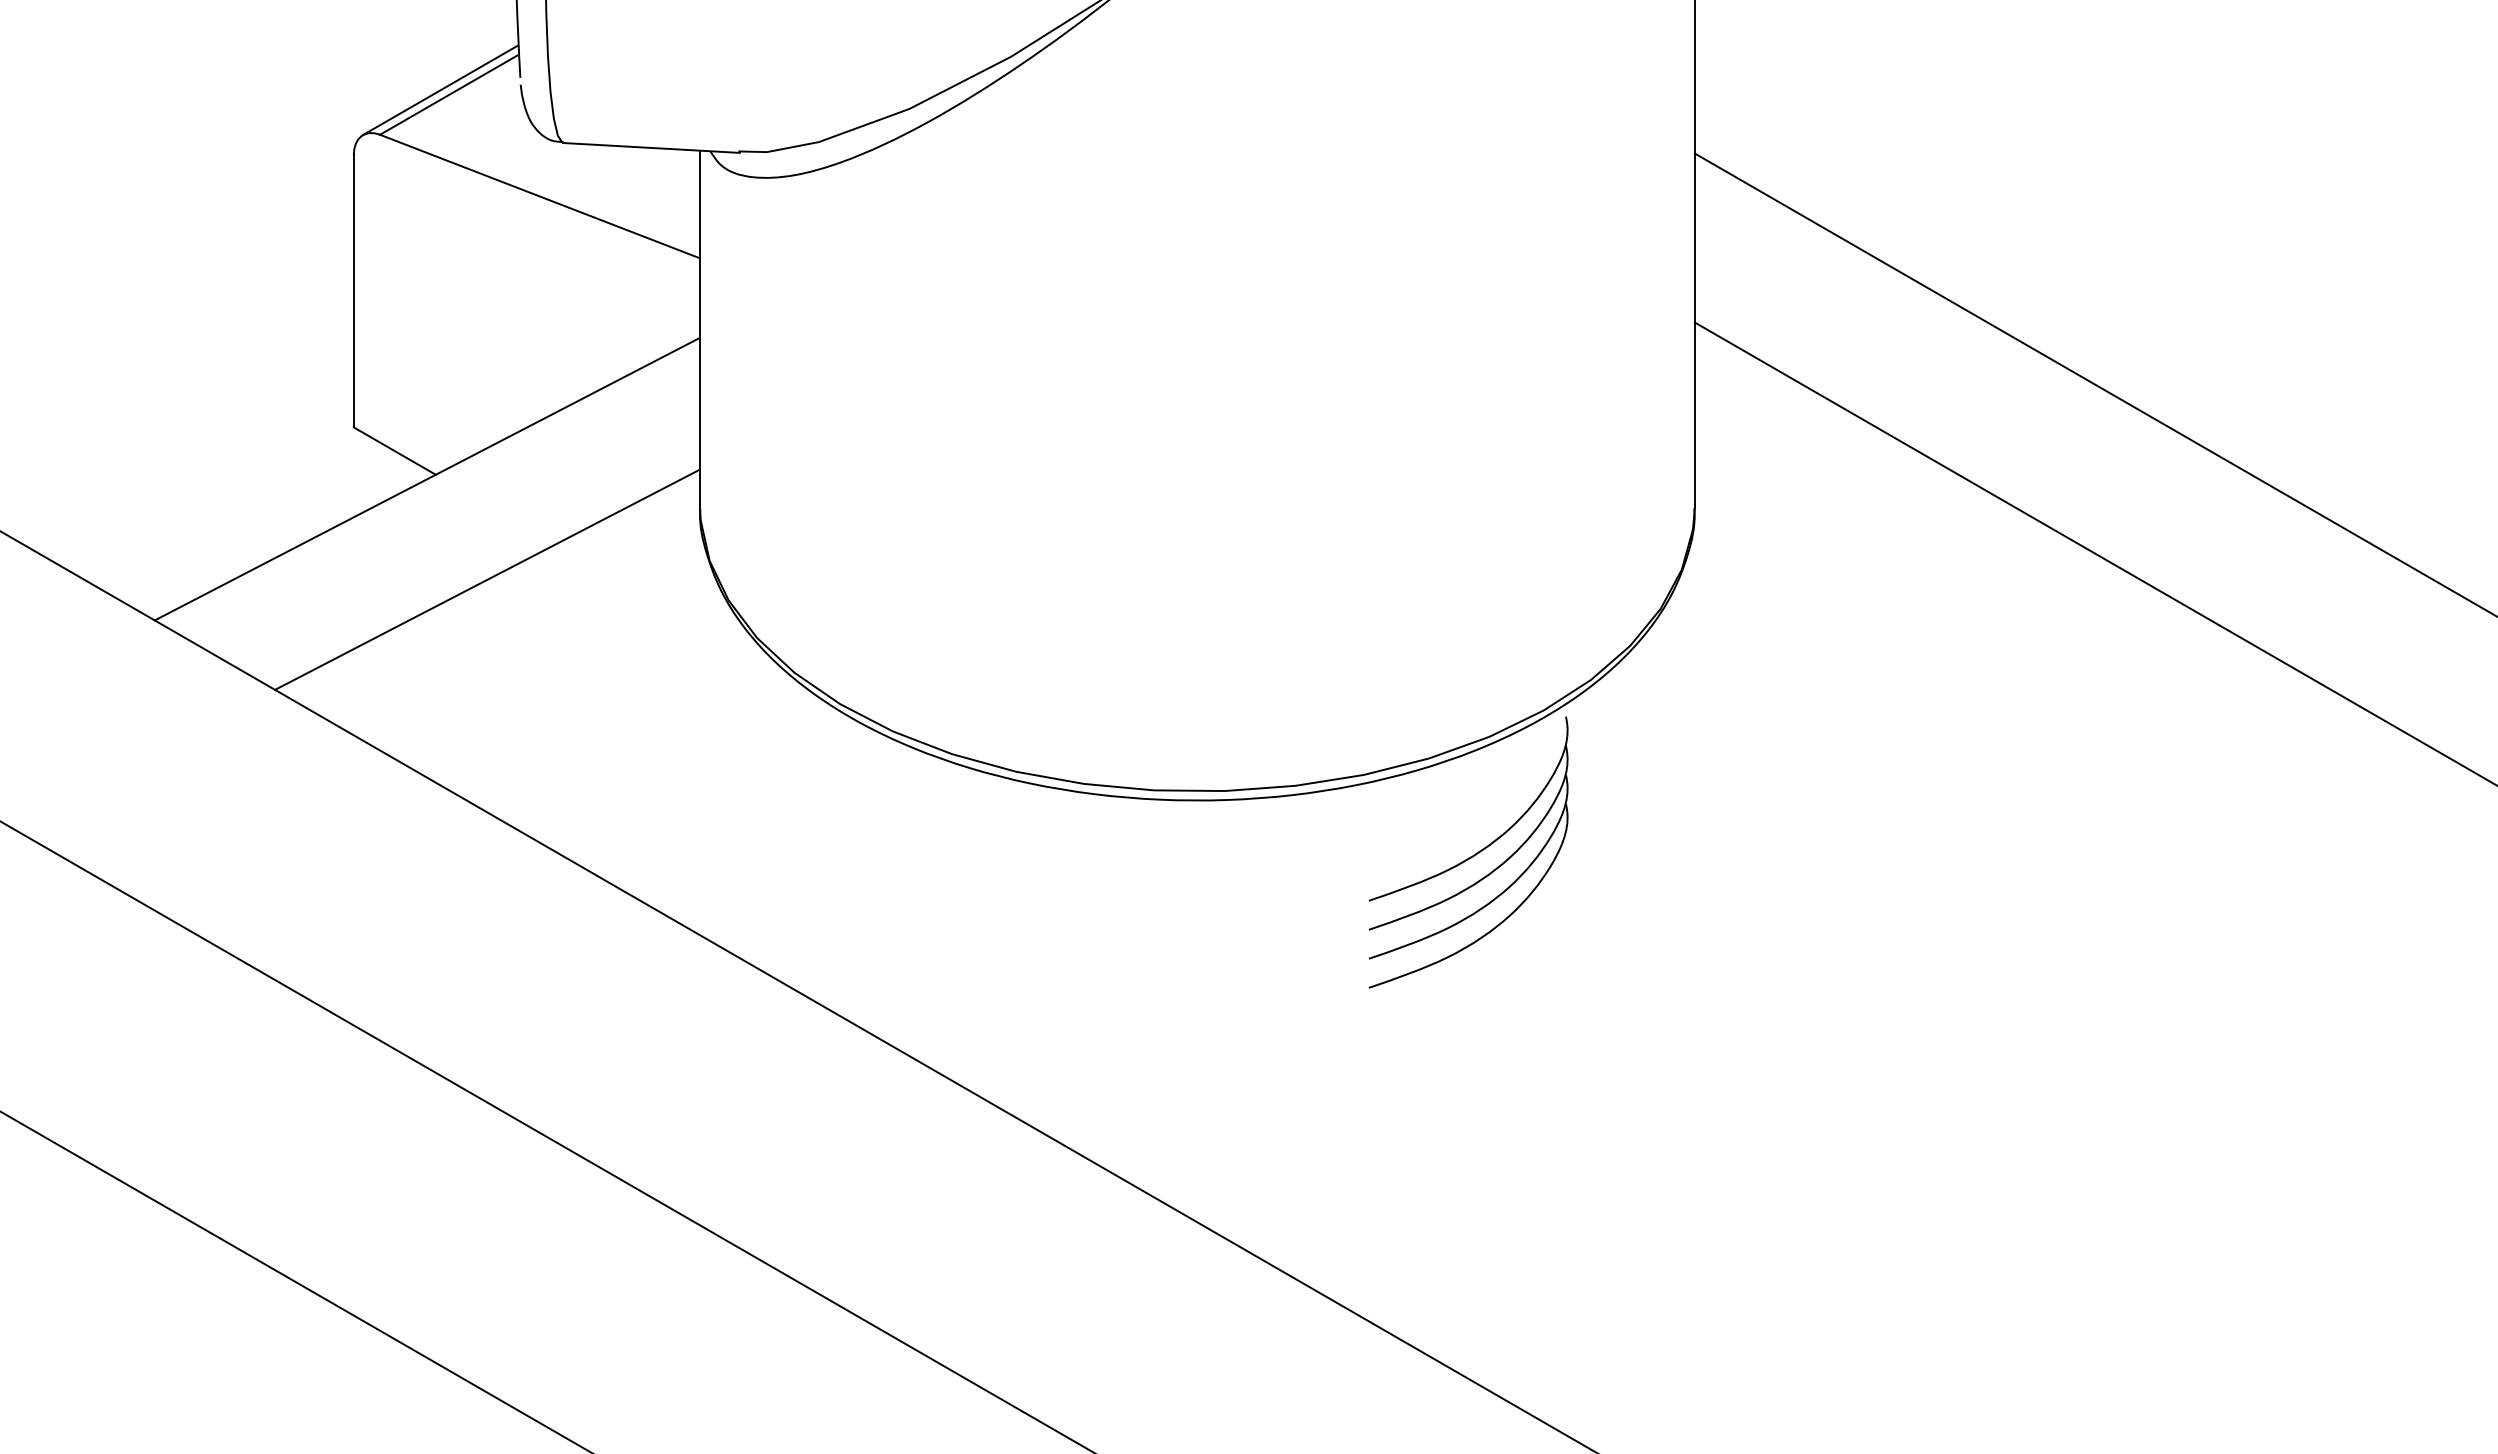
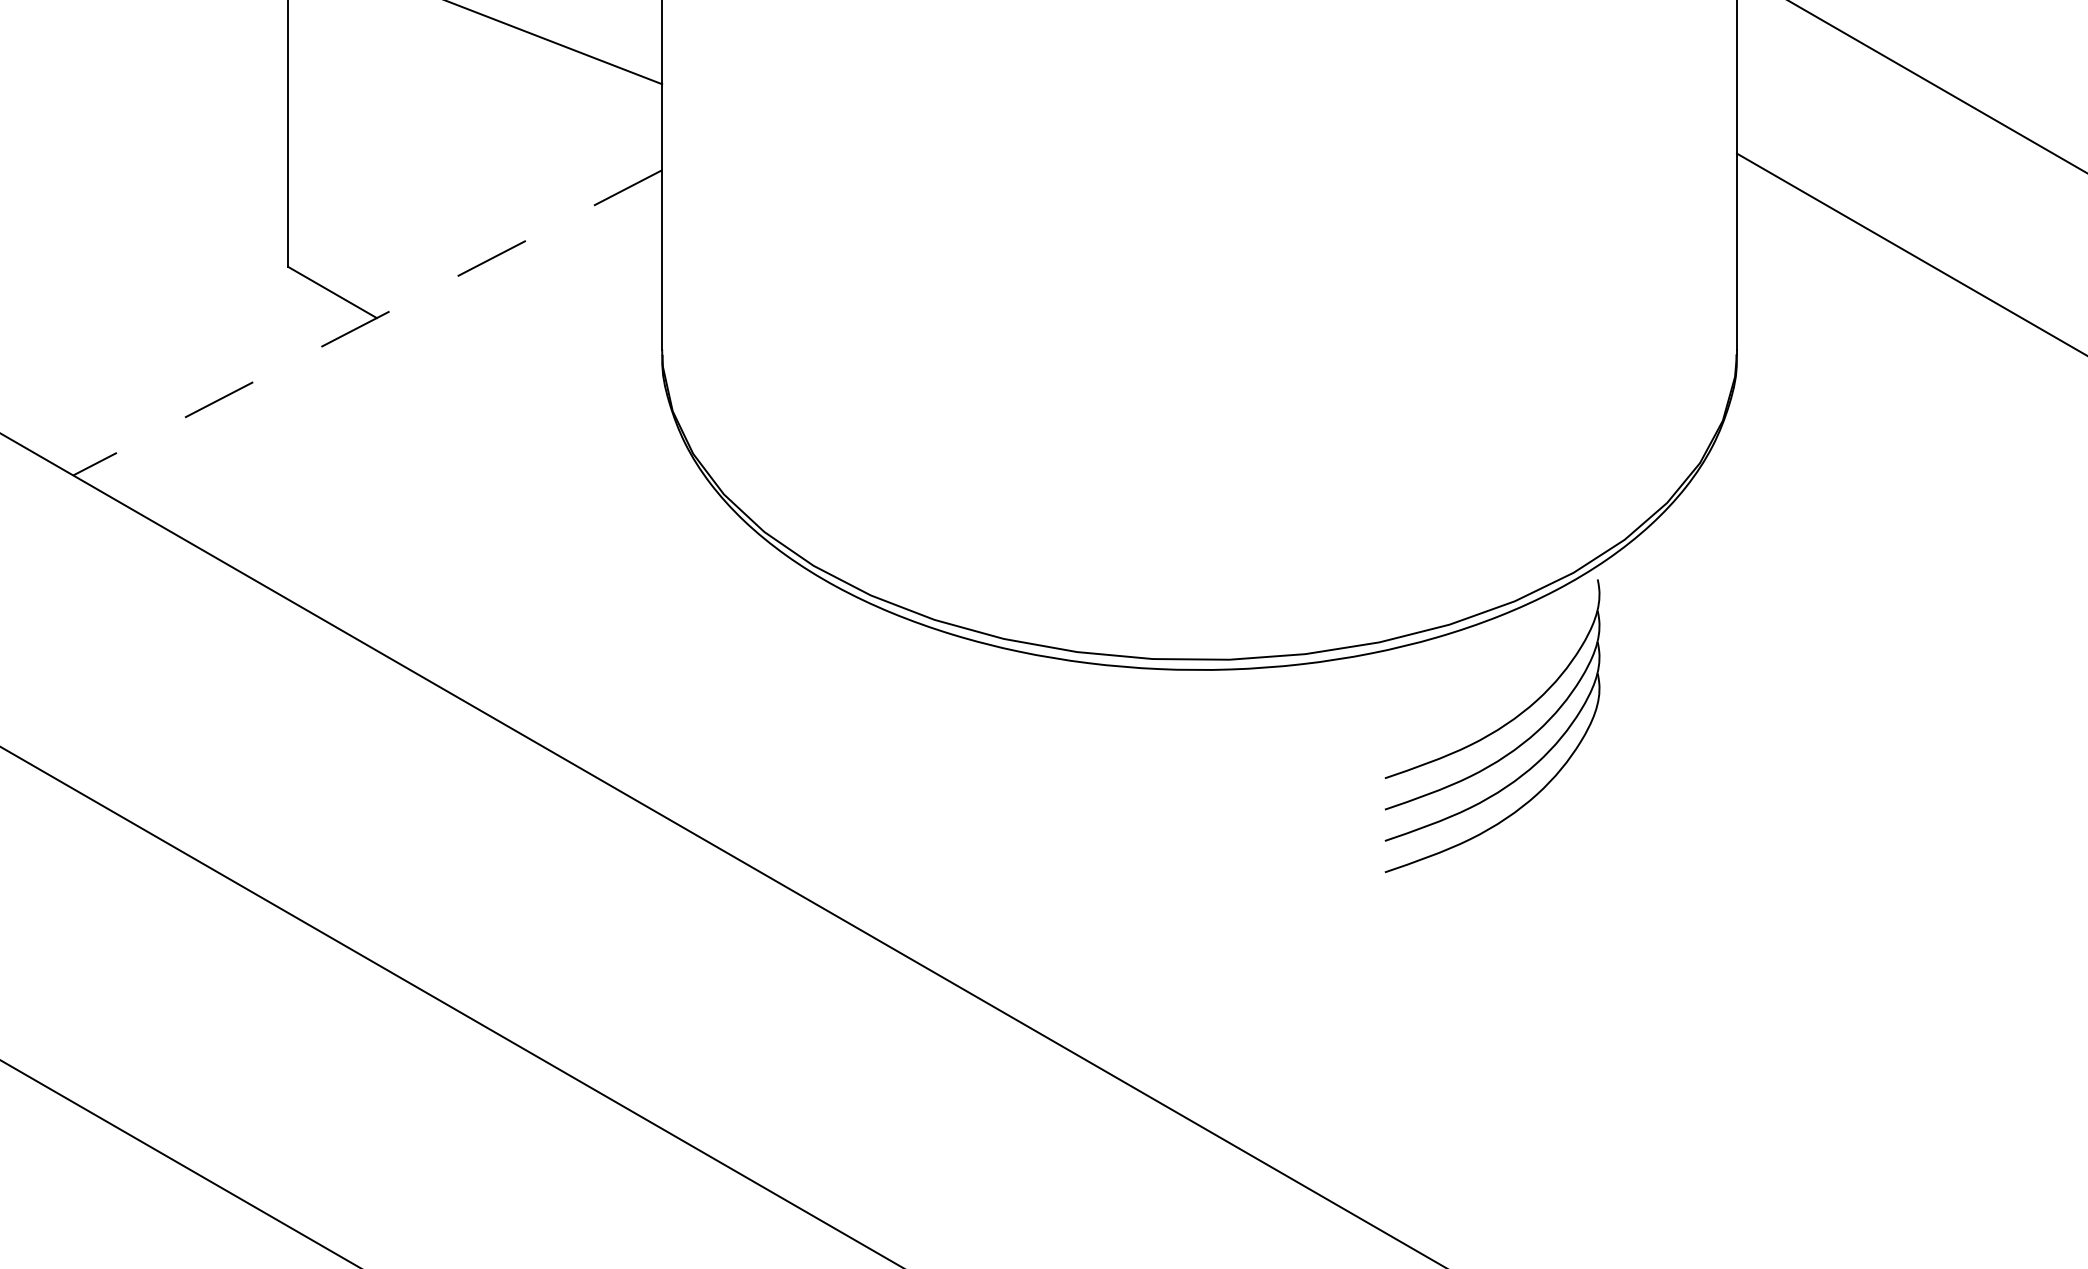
line: (426, 479) -> (366, 323), solid -> dashed
line: (487, 579) -> (432, 431), removed

